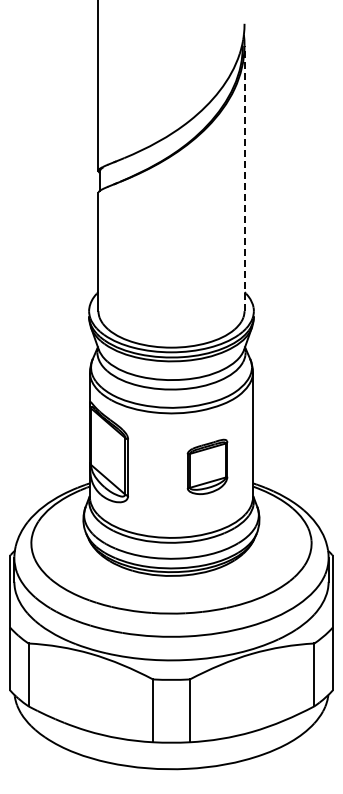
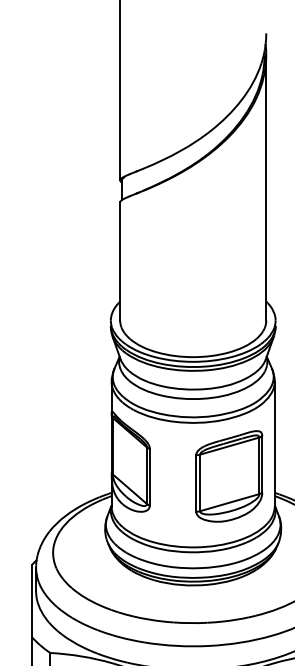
line: (244, 178) -> (266, 188), dashed -> solid
part: (207, 466) -> (229, 476), size x1.67

